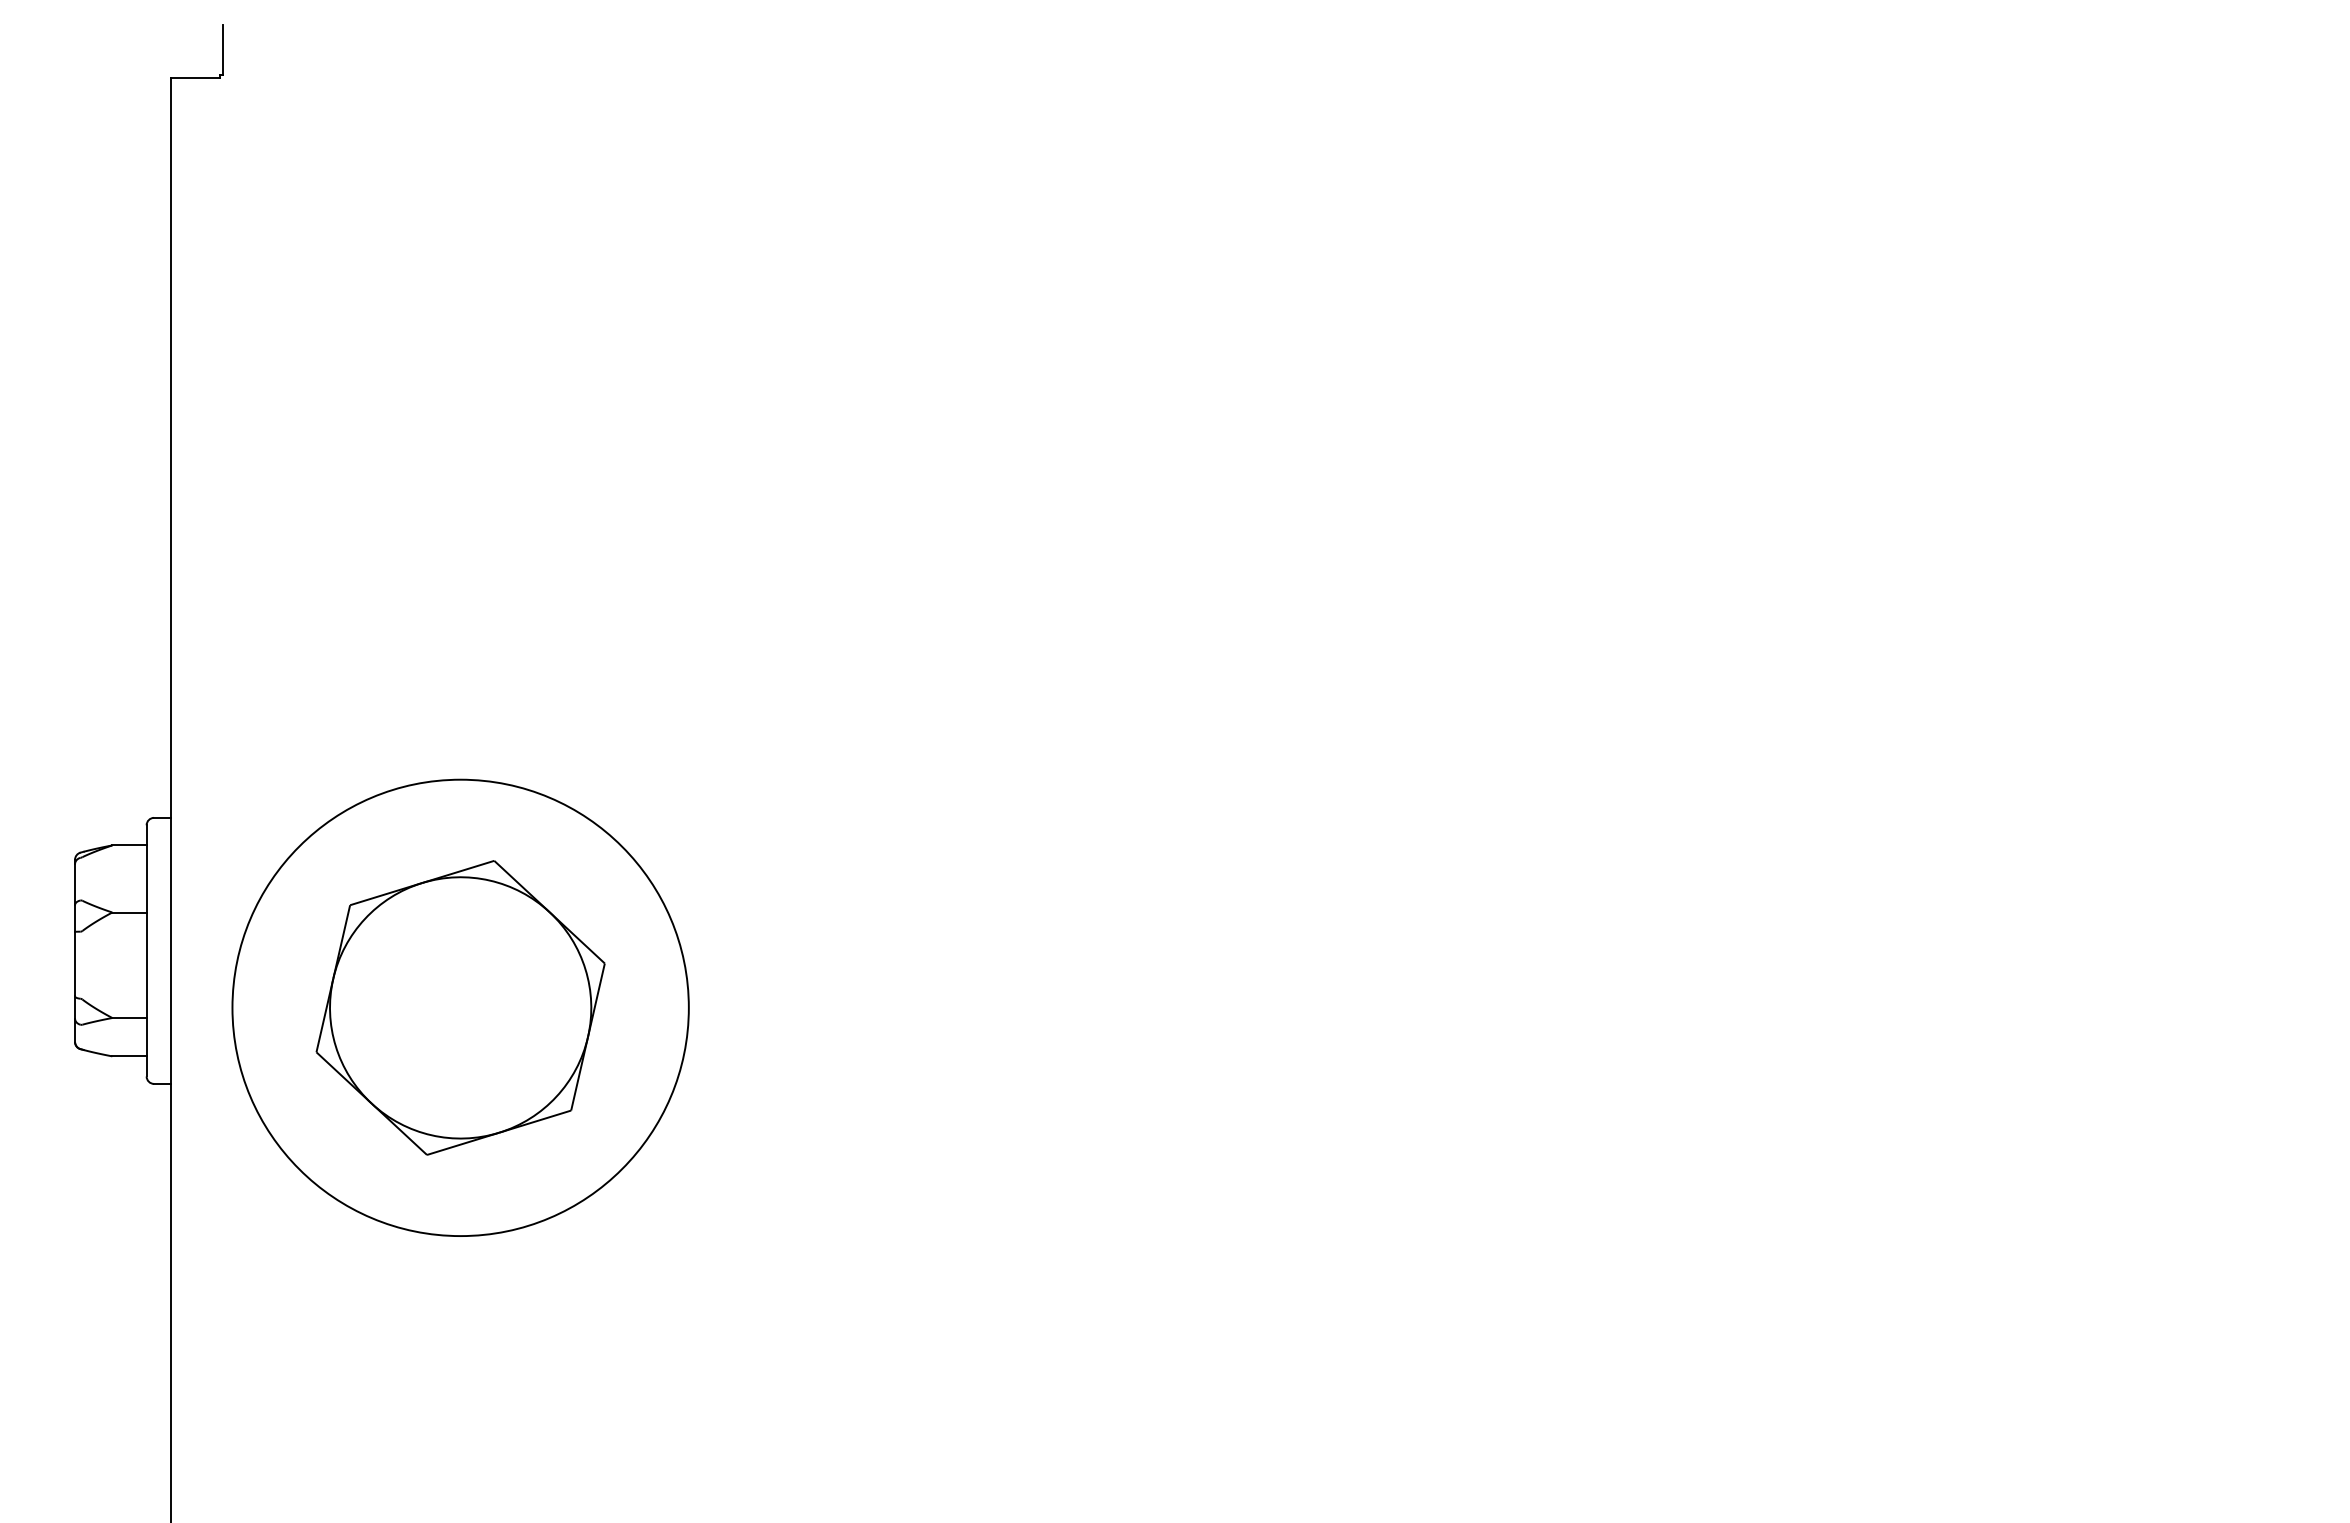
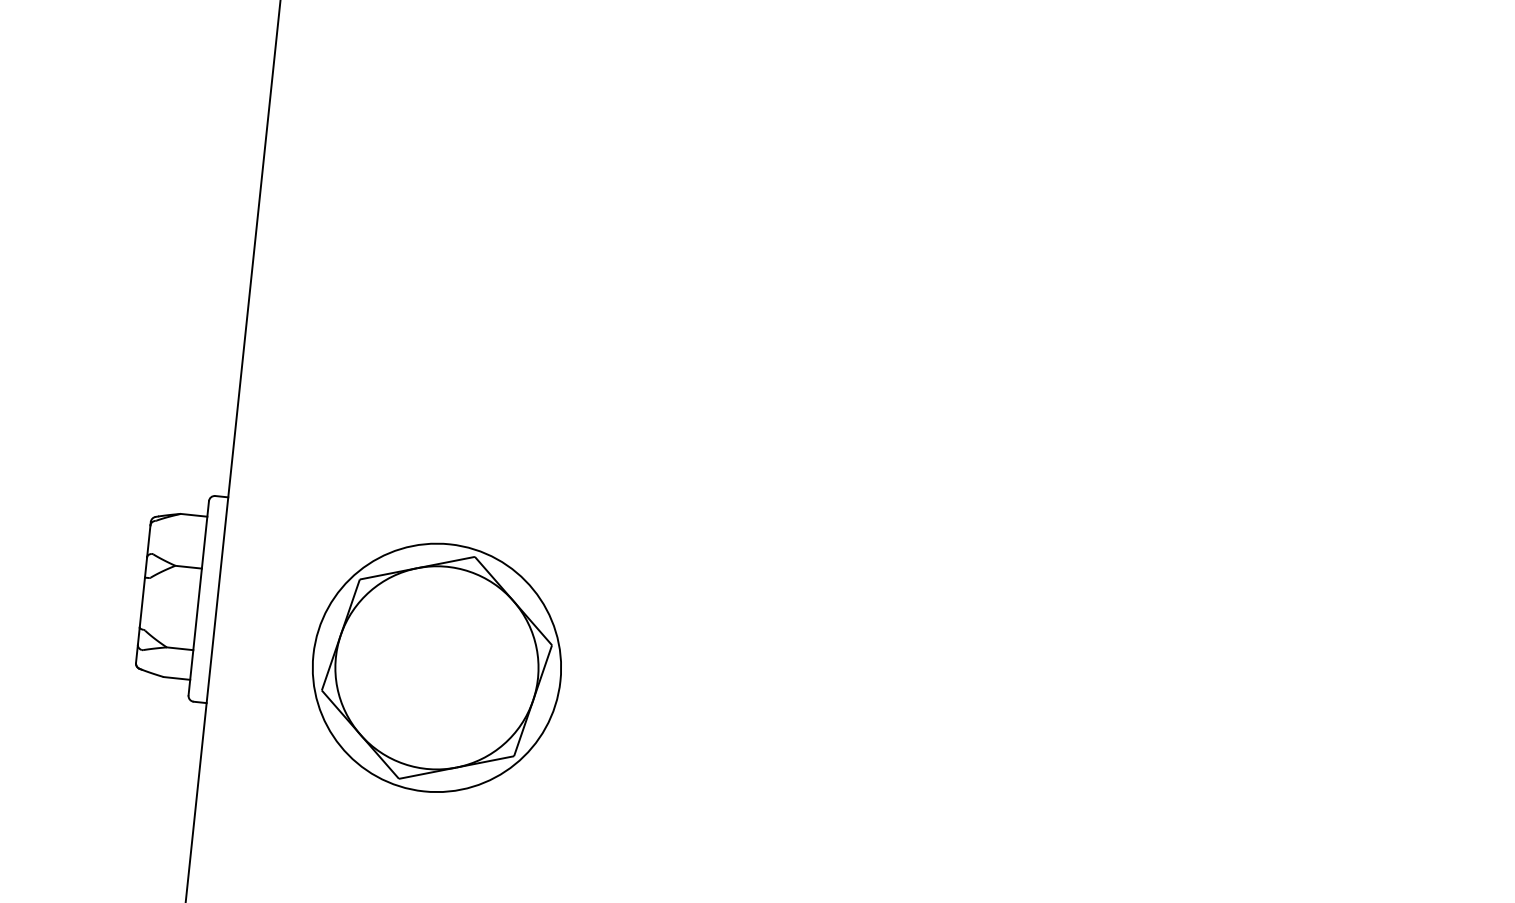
circle: (460, 1007) -> (436, 667), size x0.7

